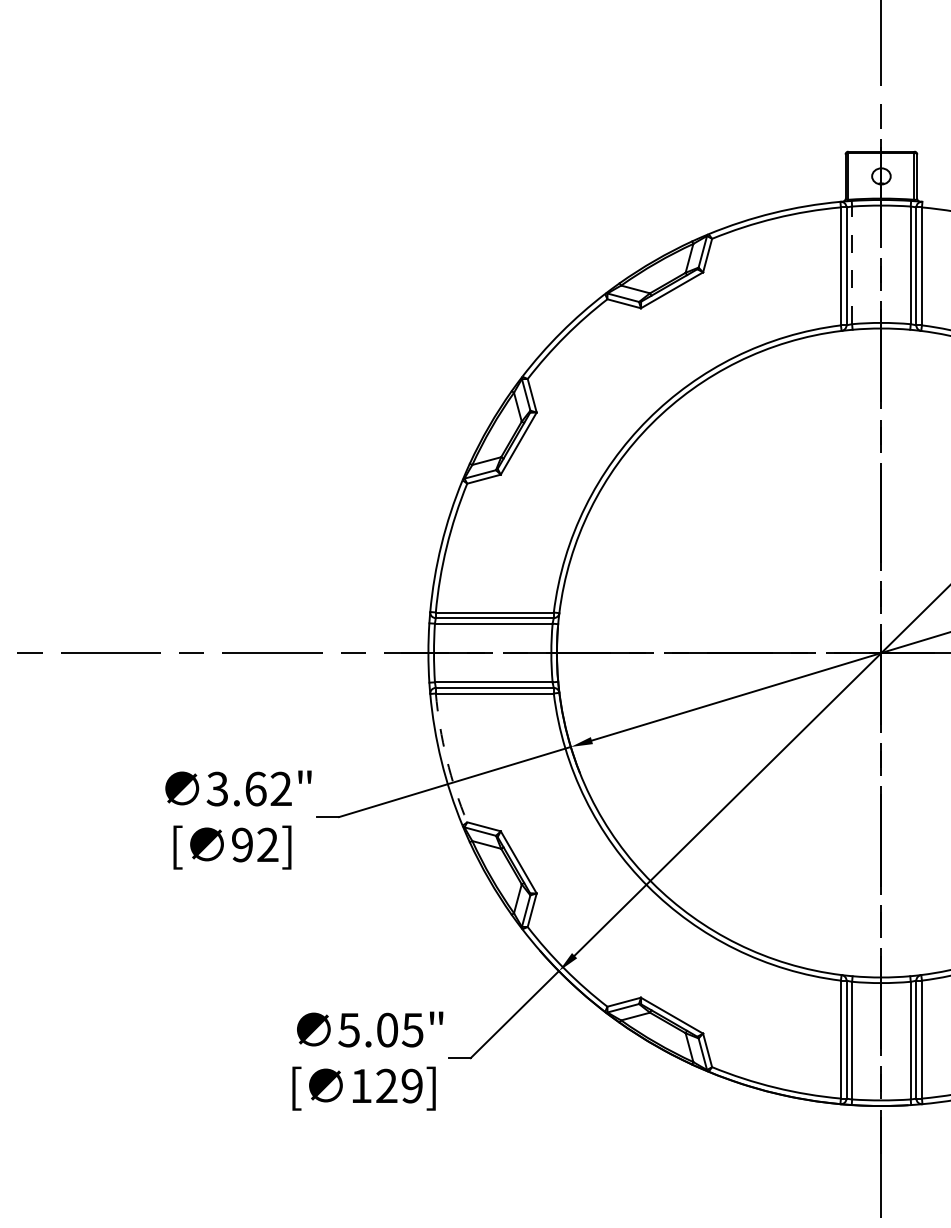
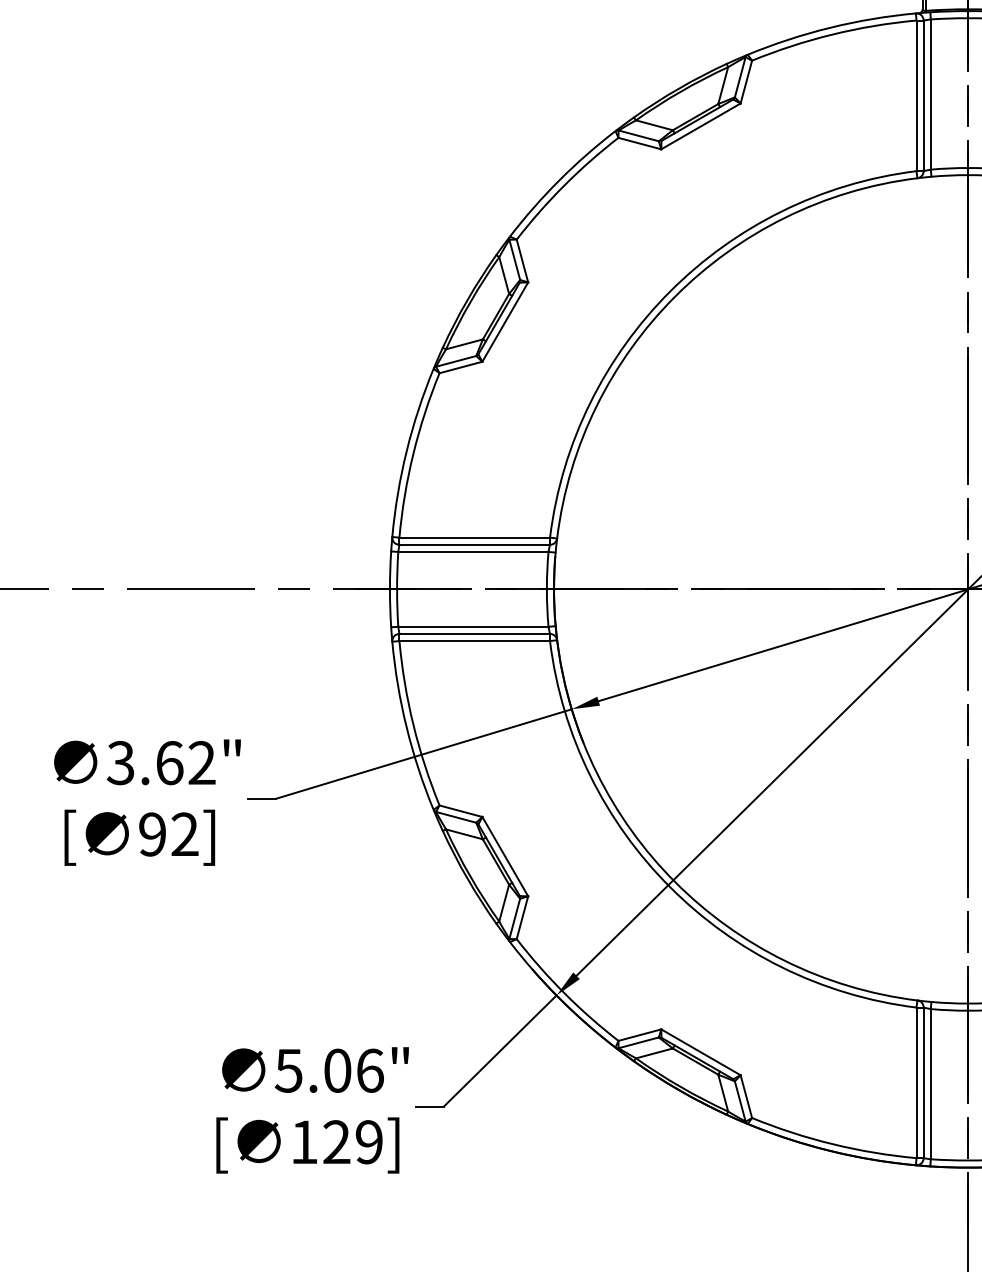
line: (852, 265) -> (931, 94), dashed -> solid
arc: (446, 759) -> (413, 725), dashed -> solid
text: (412, 1029) -> (369, 1069), 5.05" -> 5.06"

